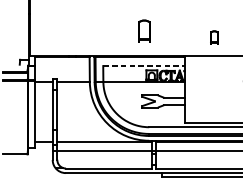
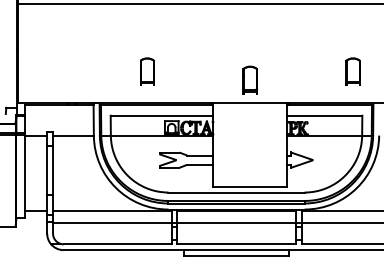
part: (144, 30) -> (147, 71), moved
part: (214, 37) -> (250, 79), size x1.67
line: (144, 65) -> (162, 115), dashed -> solid

